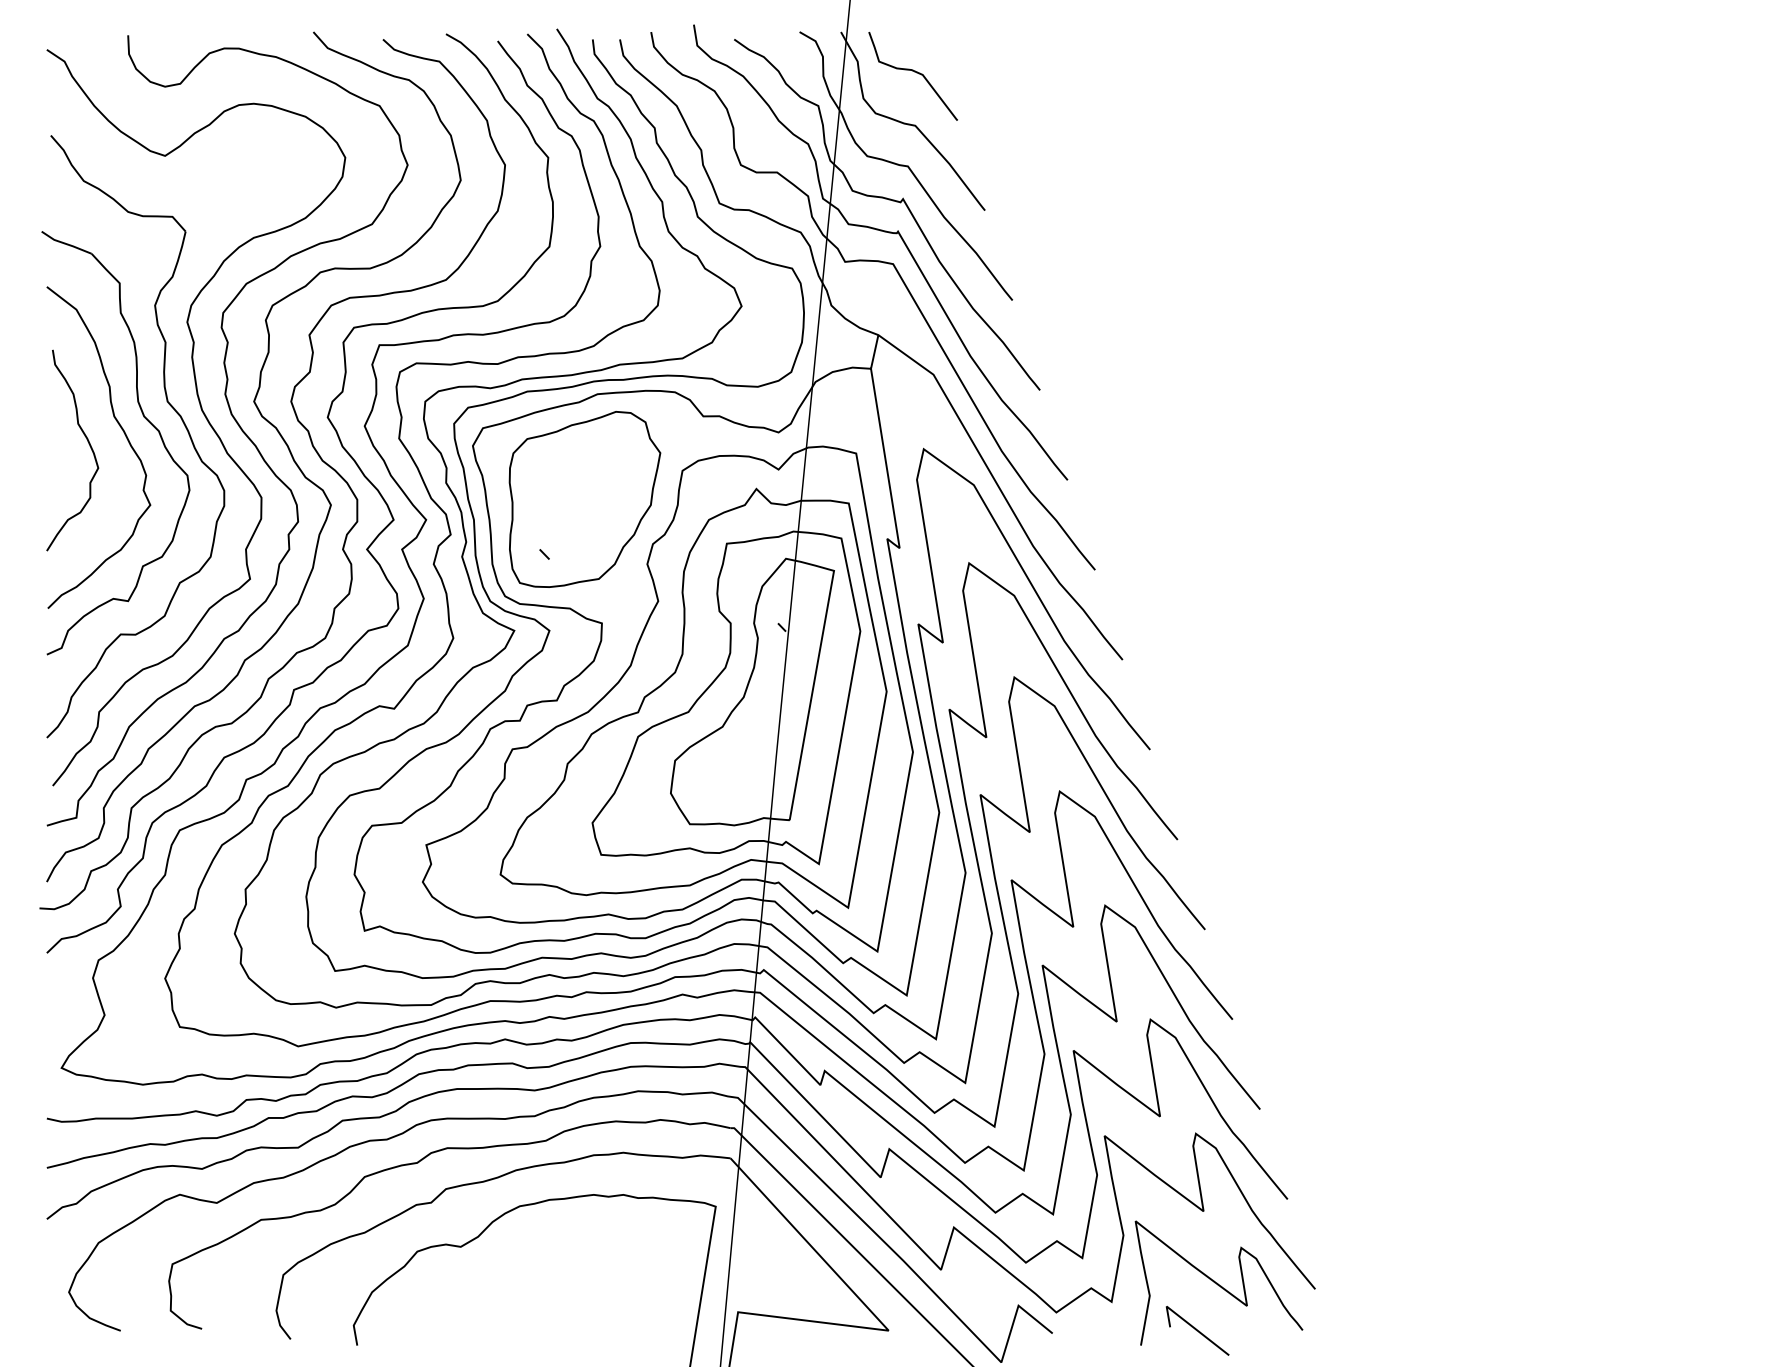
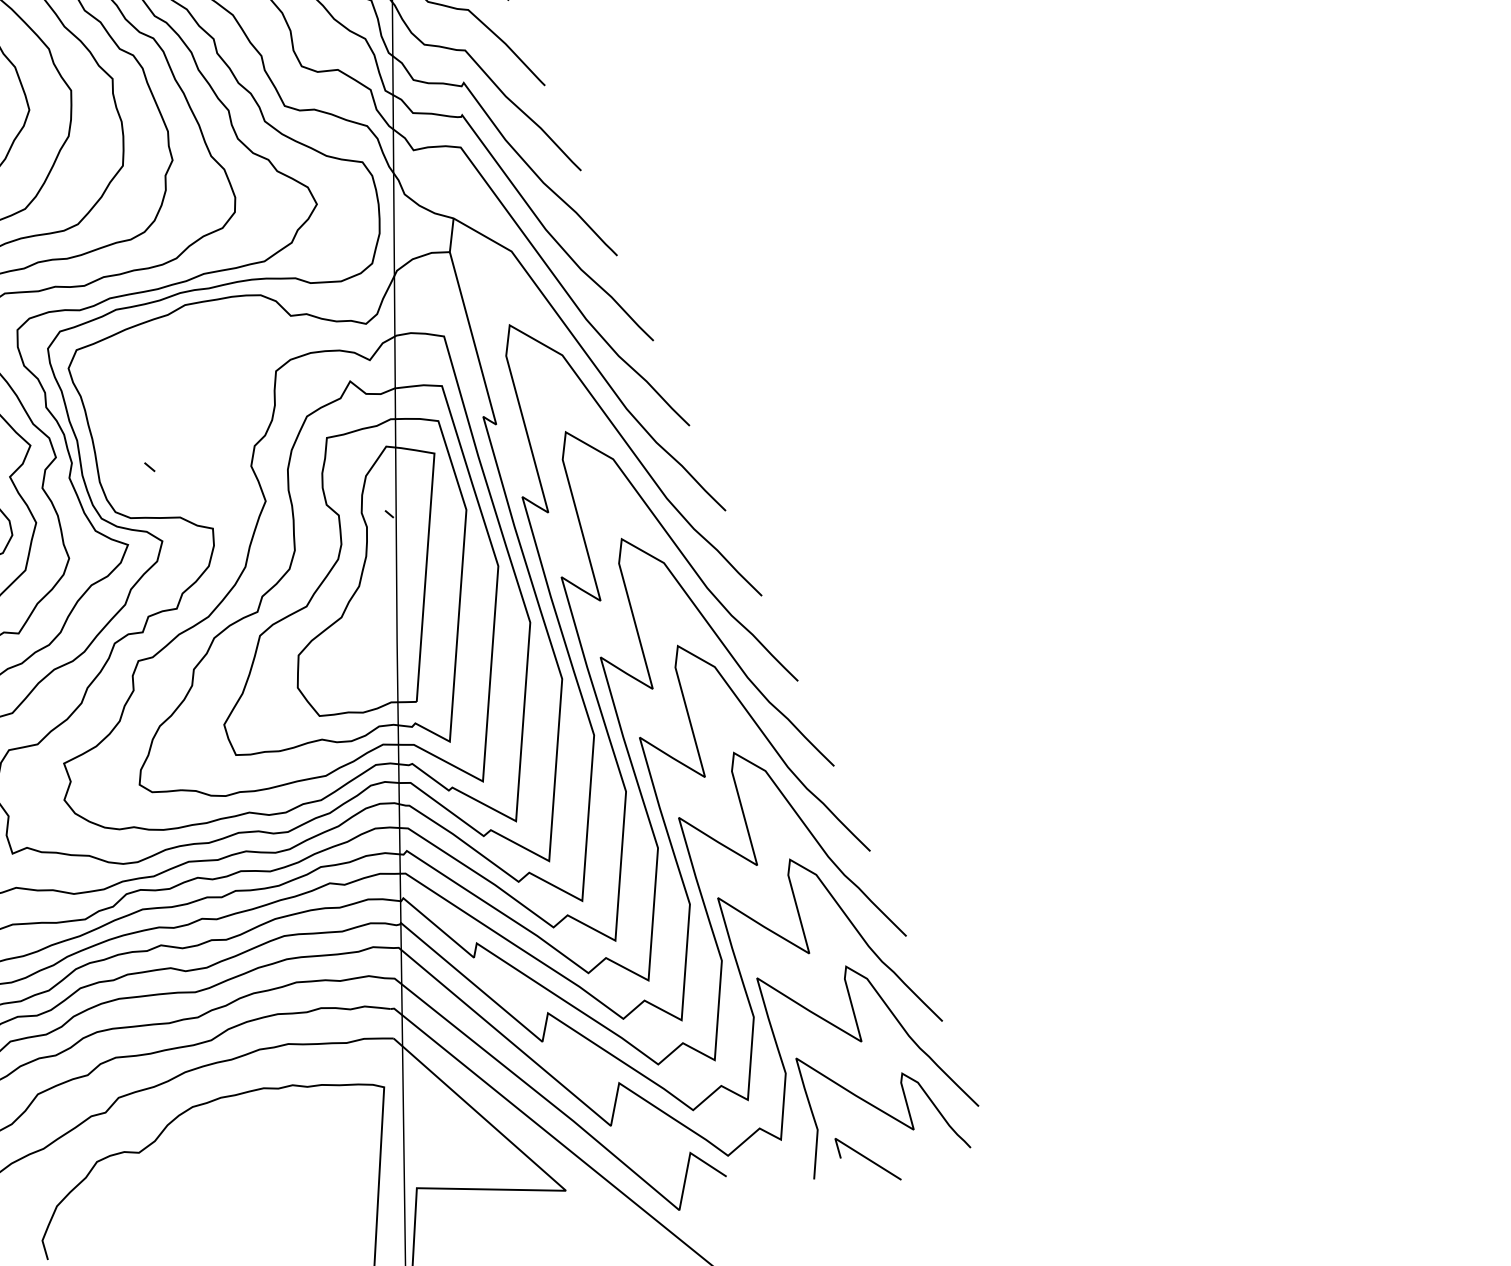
part: (584, 499) -> (183, 409), removed

